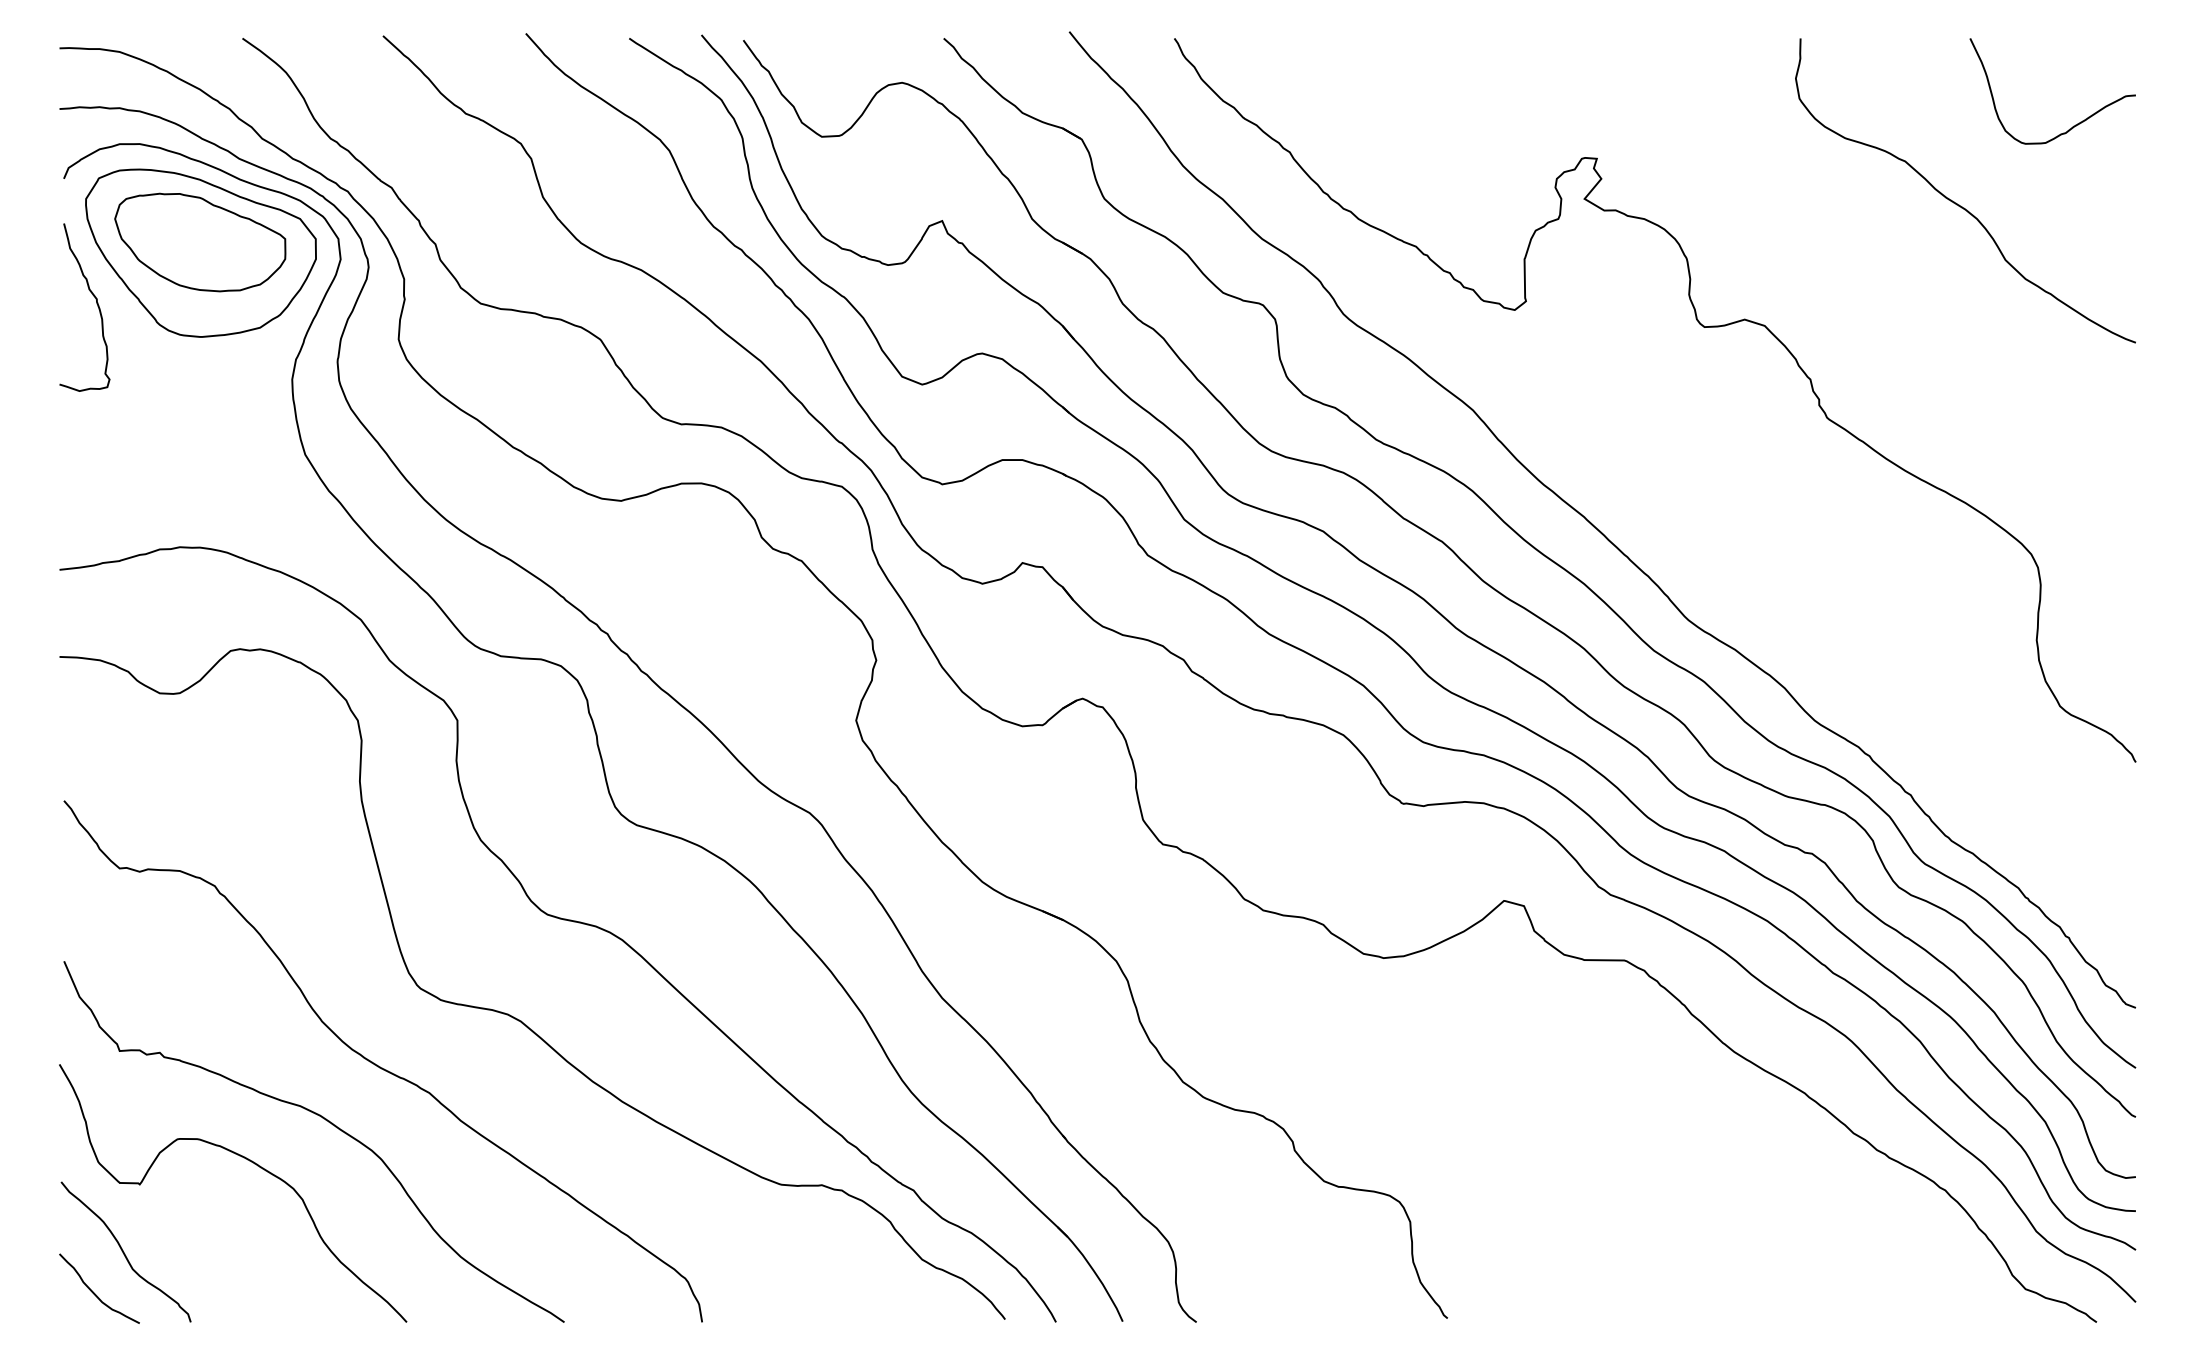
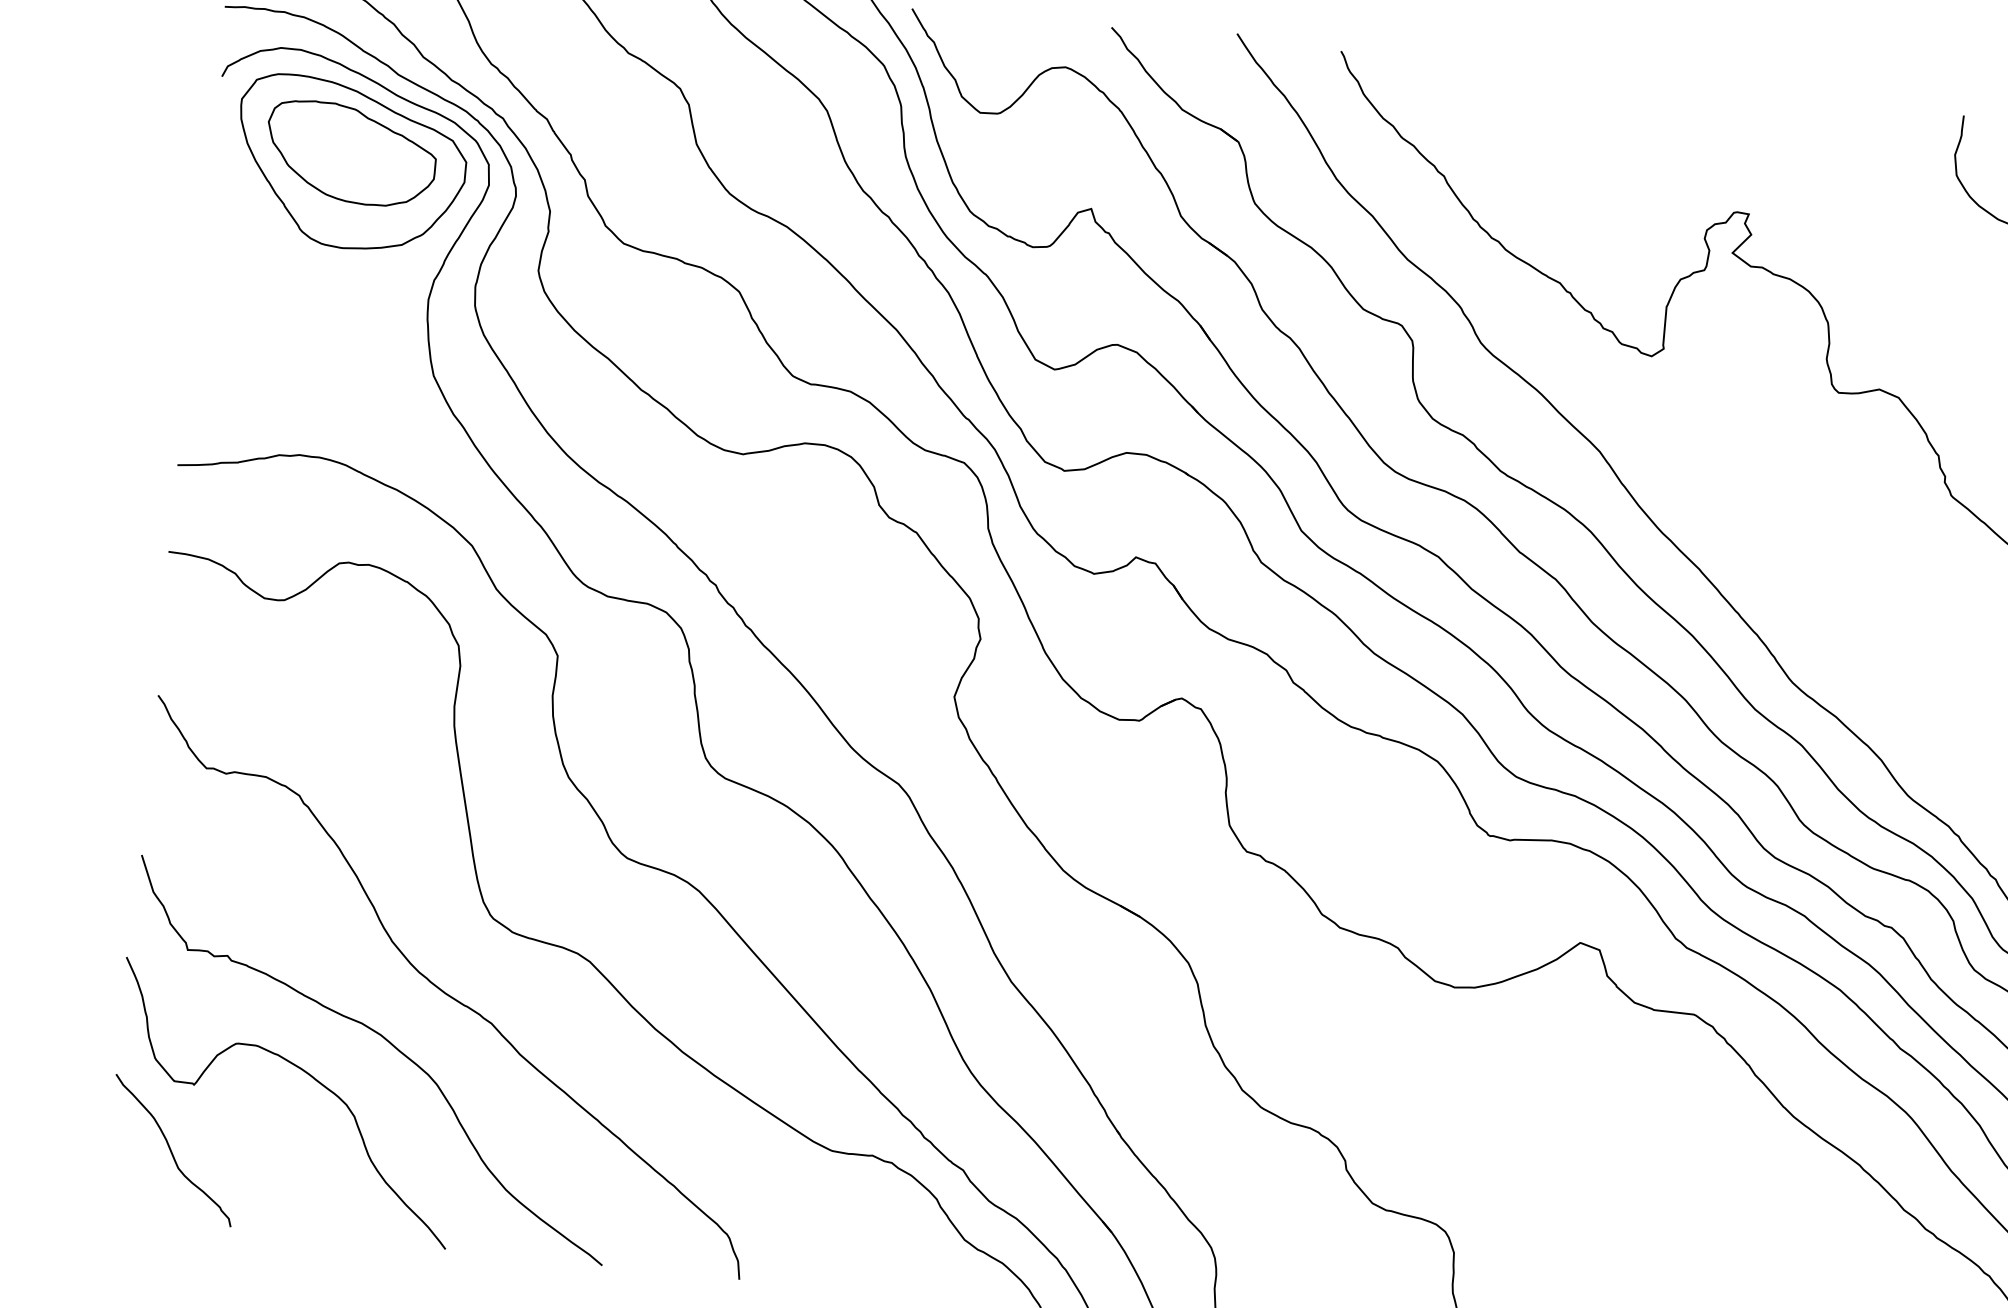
curve: (96, 304) -> (241, 205), removed
curve: (94, 1292) -> (137, 1187), removed

